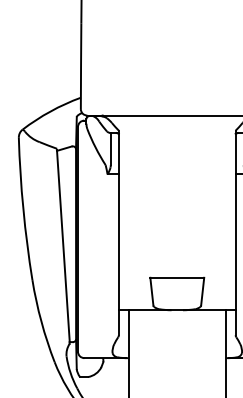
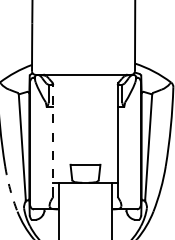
line: (119, 232) -> (53, 139), solid -> dashed
arc: (42, 322) -> (10, 189), solid -> dashed

